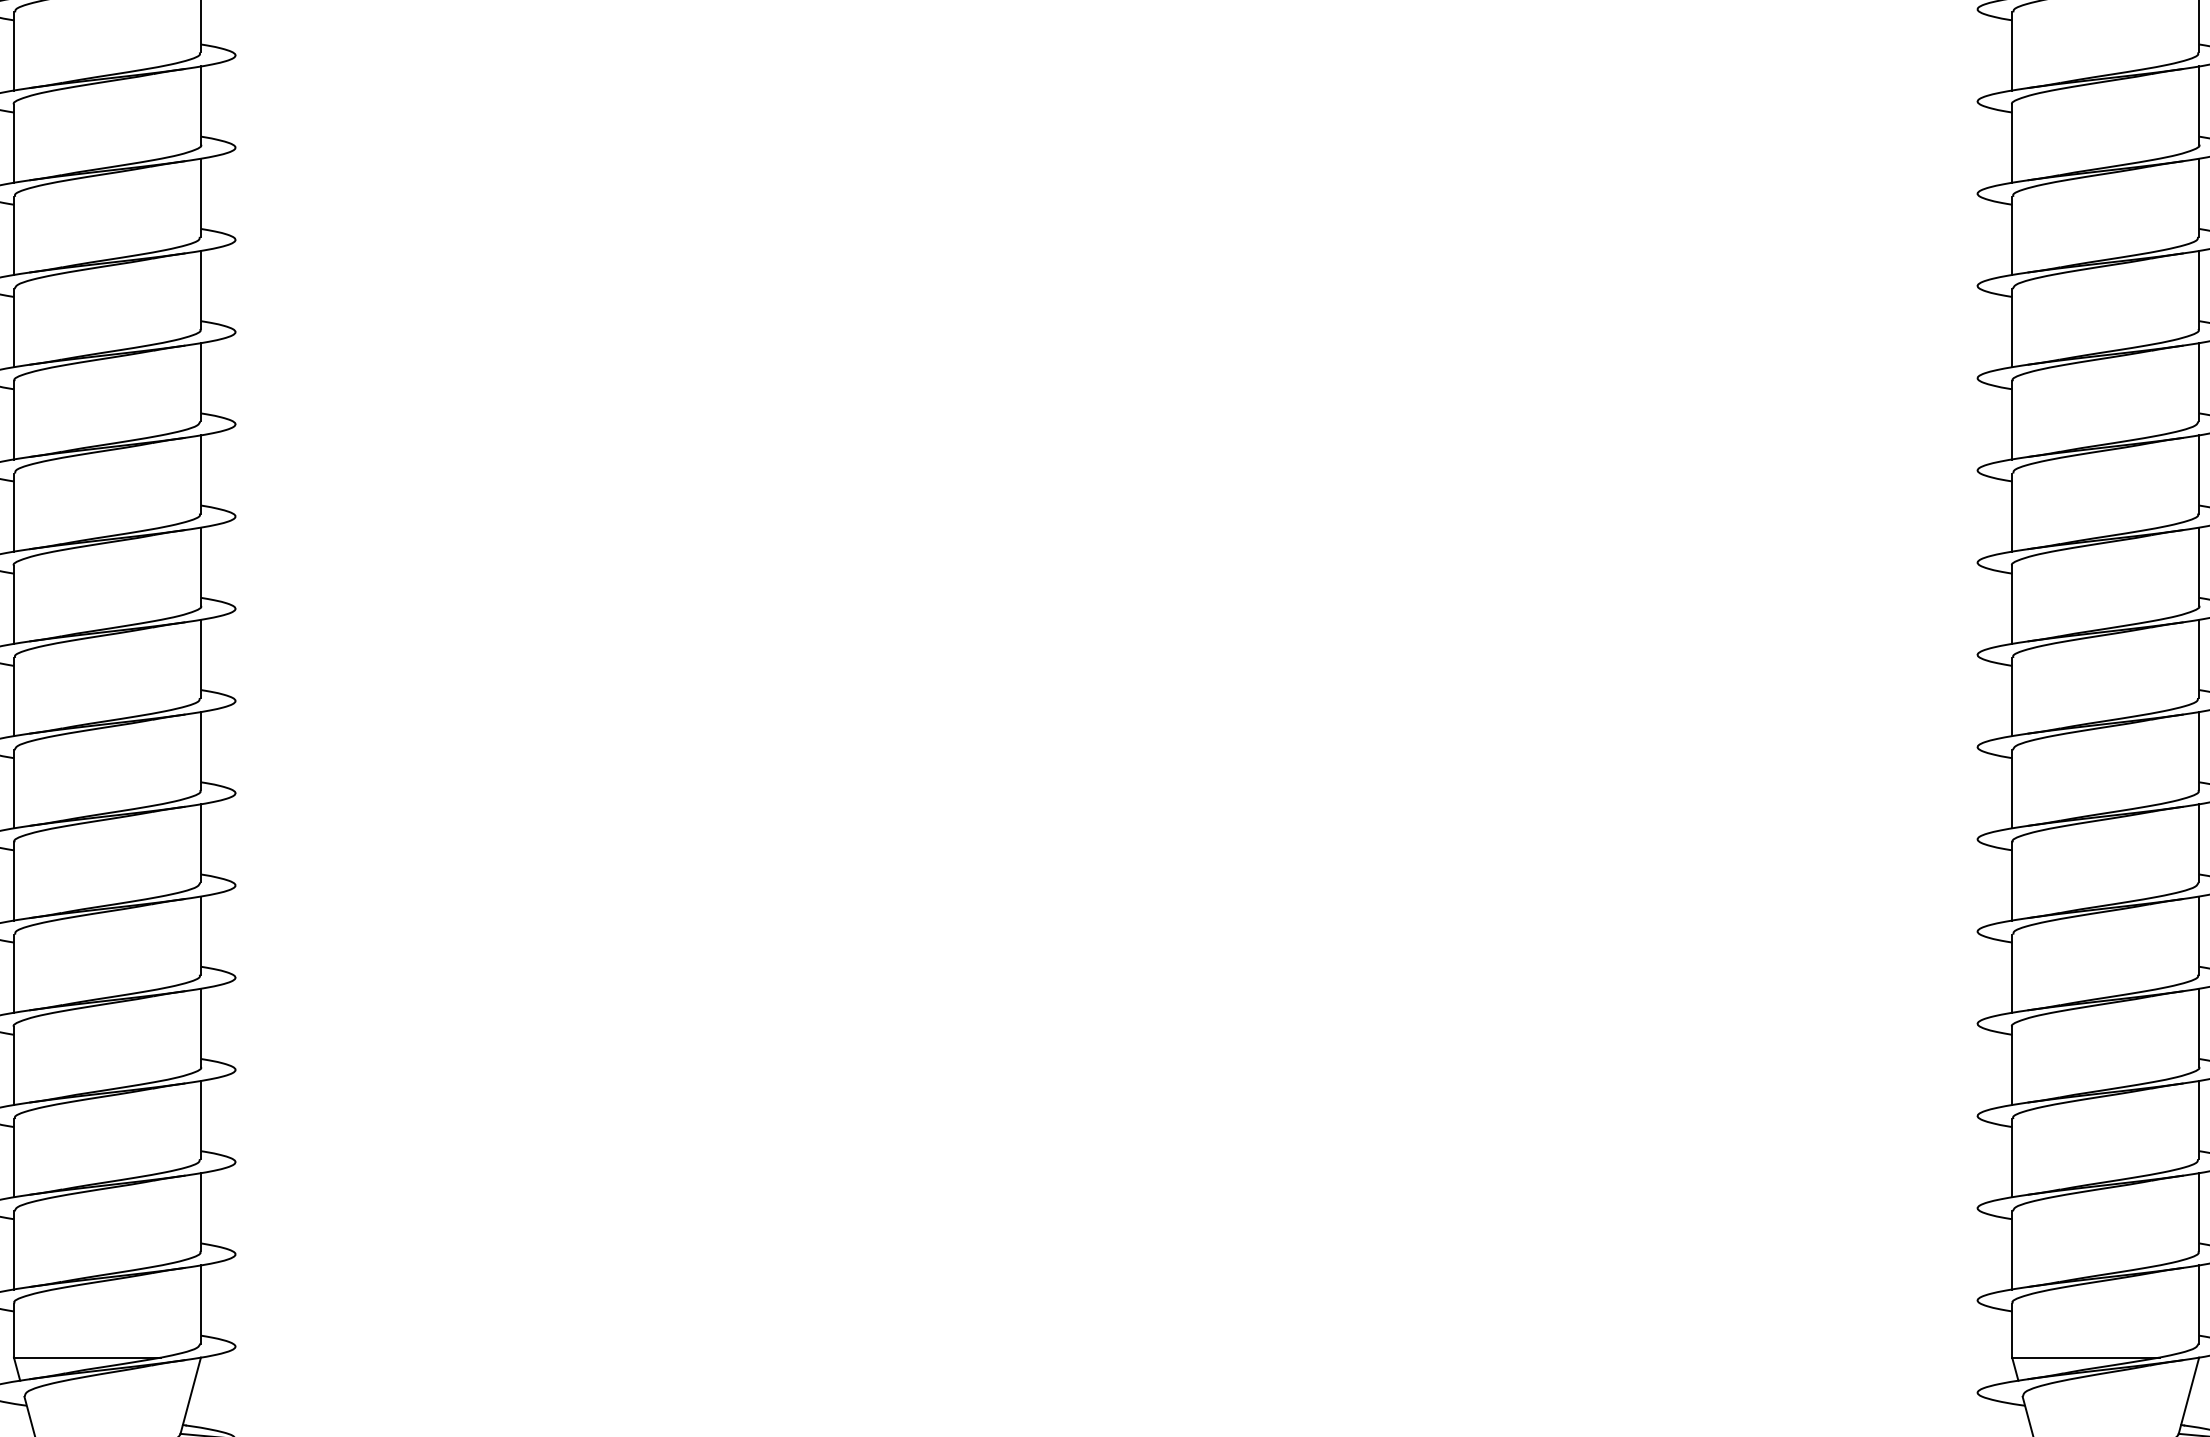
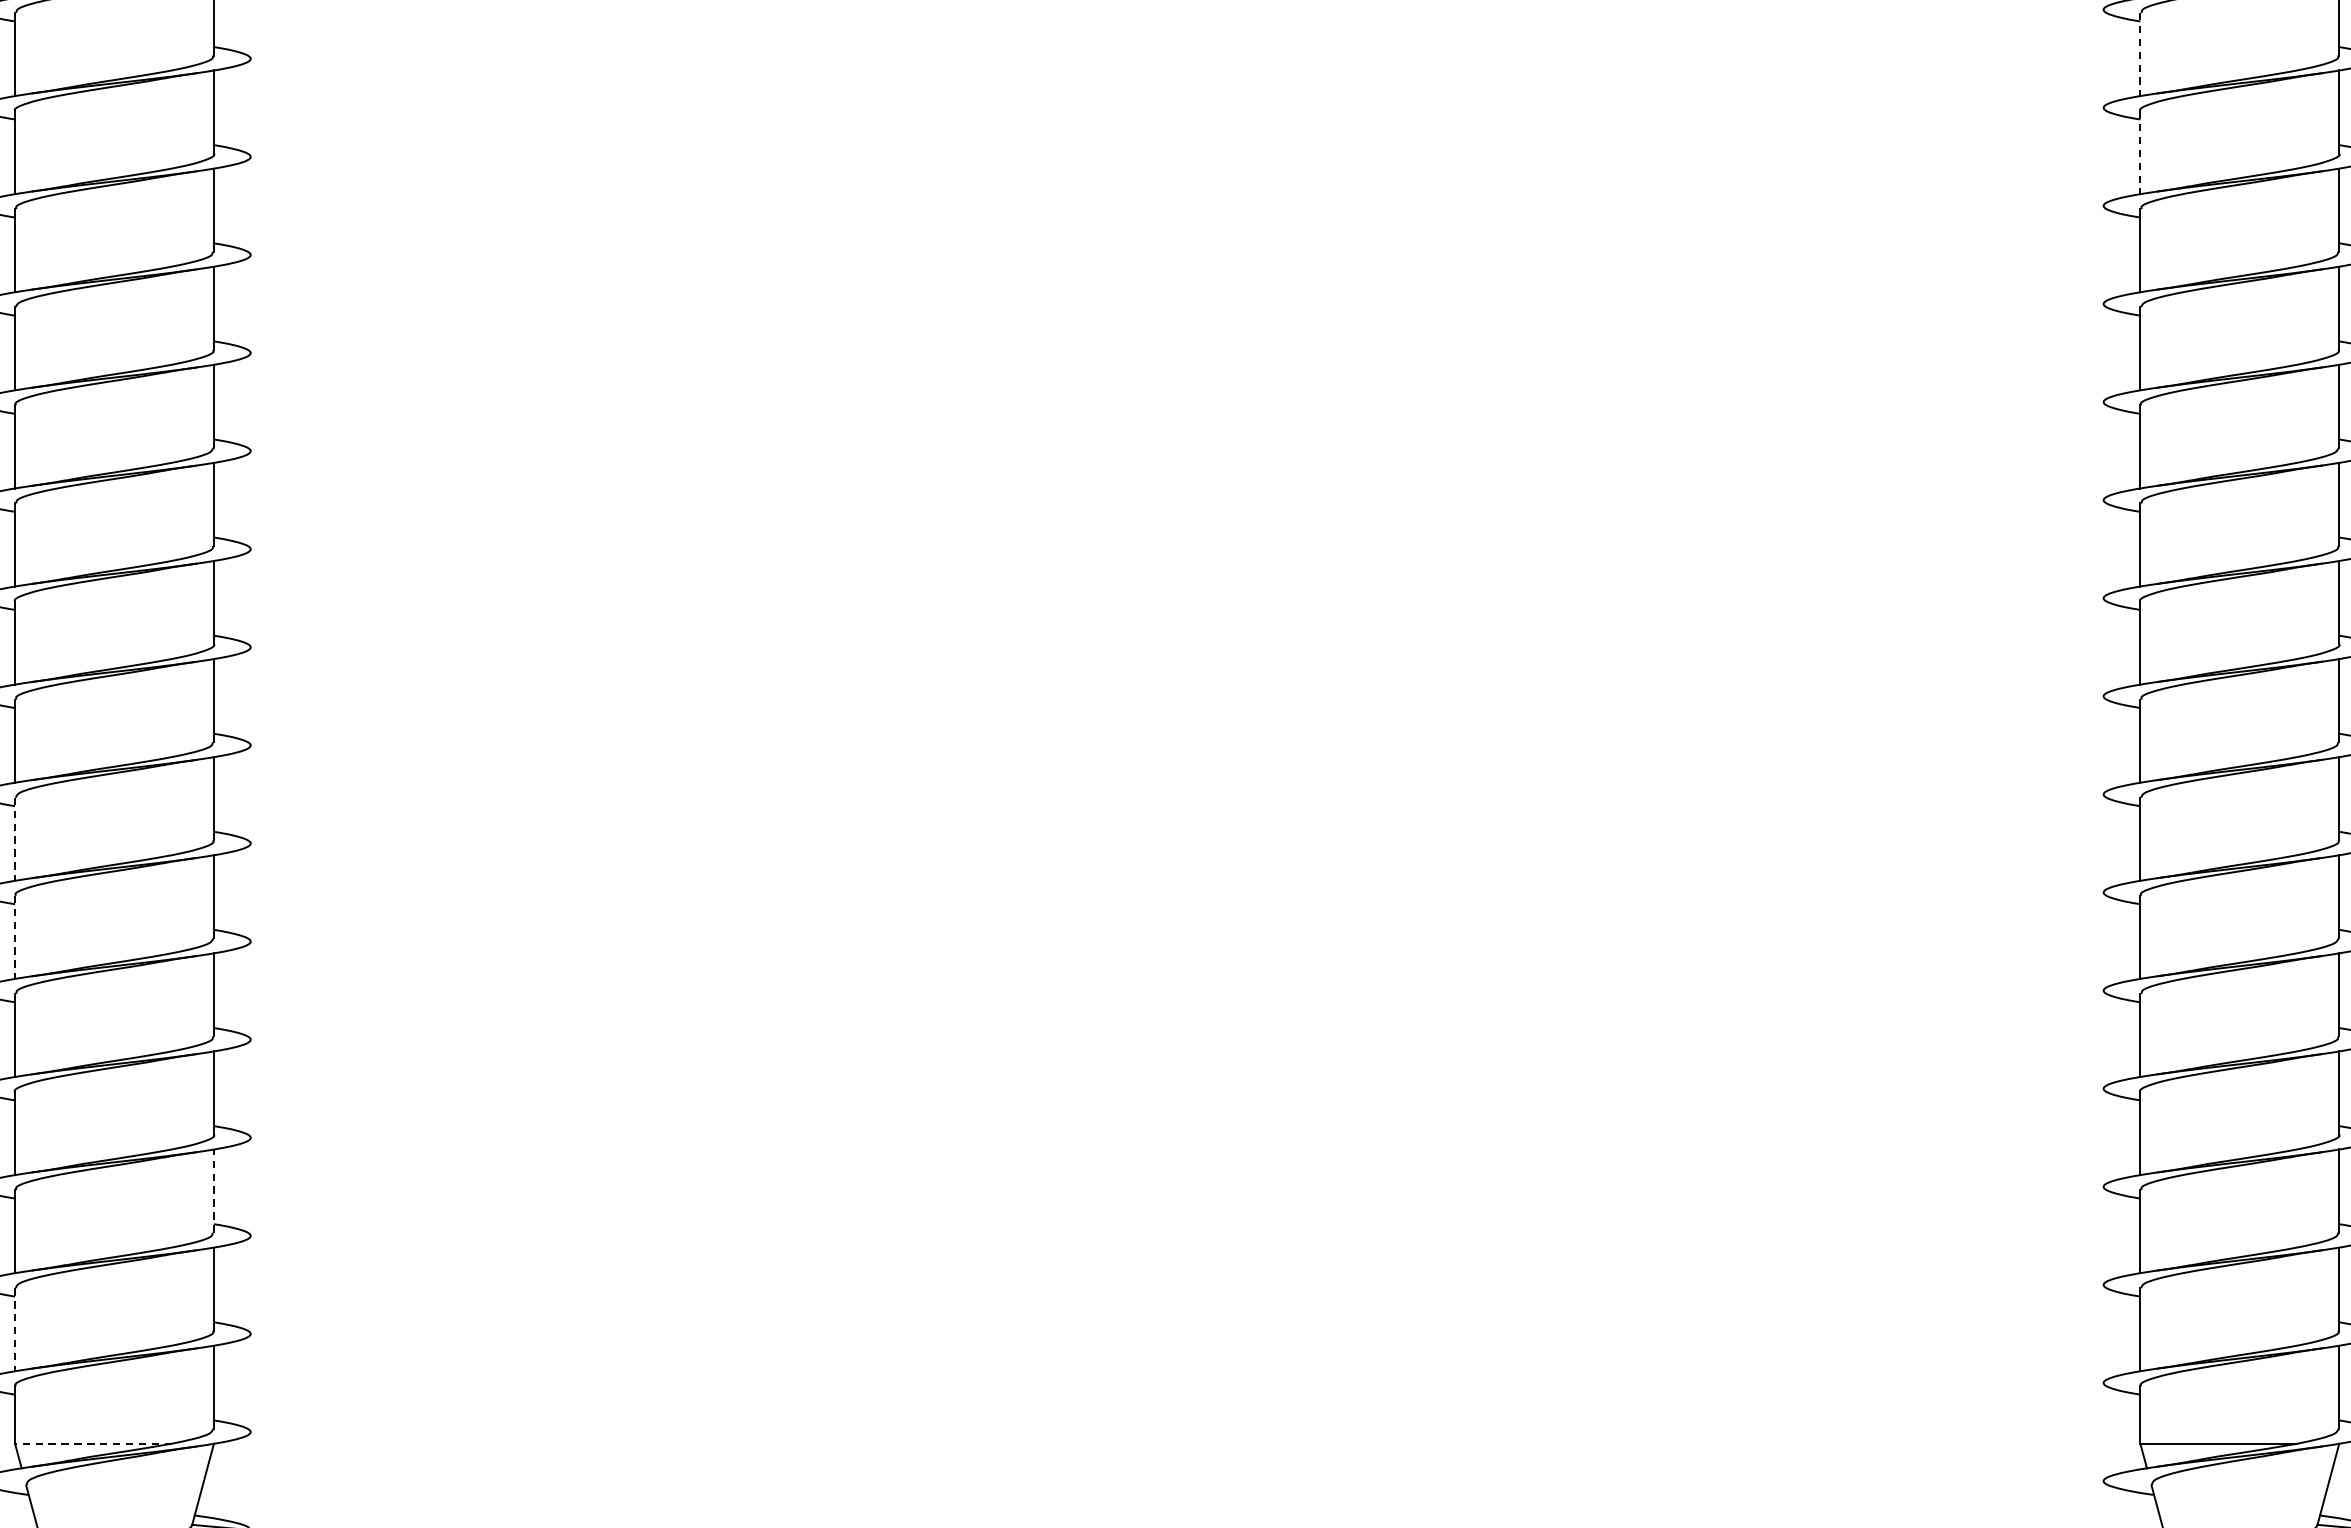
line: (2012, 52) -> (2140, 55), solid -> dashed
line: (2012, 144) -> (2140, 153), solid -> dashed
line: (13, 789) -> (14, 839), solid -> dashed
line: (13, 882) -> (14, 938), solid -> dashed
line: (200, 1119) -> (213, 1190), solid -> dashed
line: (13, 1250) -> (14, 1329), solid -> dashed
line: (87, 1357) -> (93, 1443), solid -> dashed

